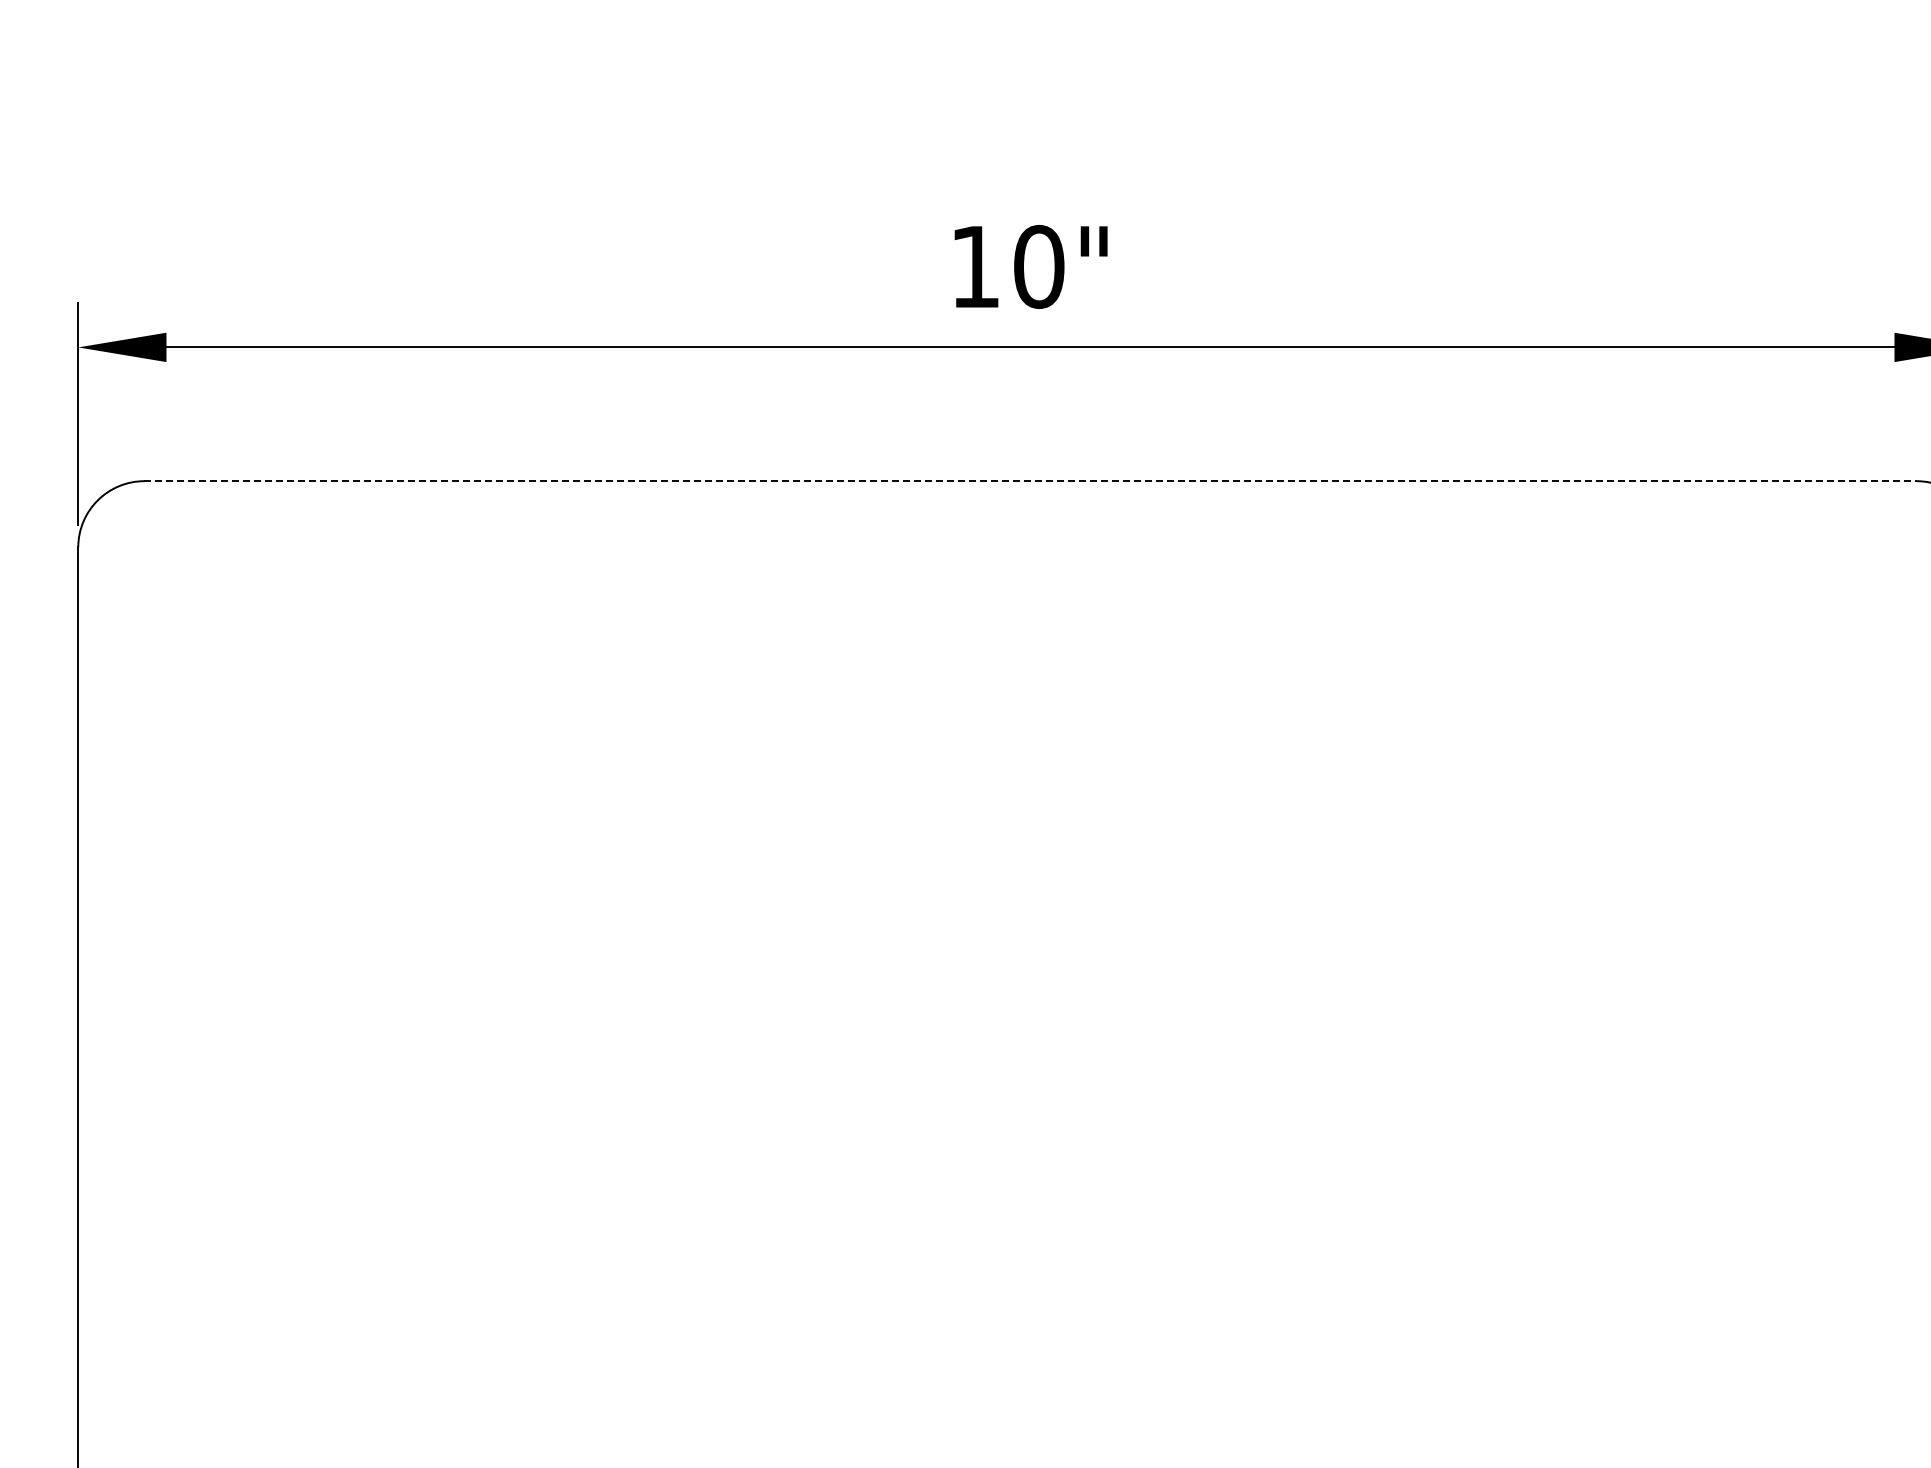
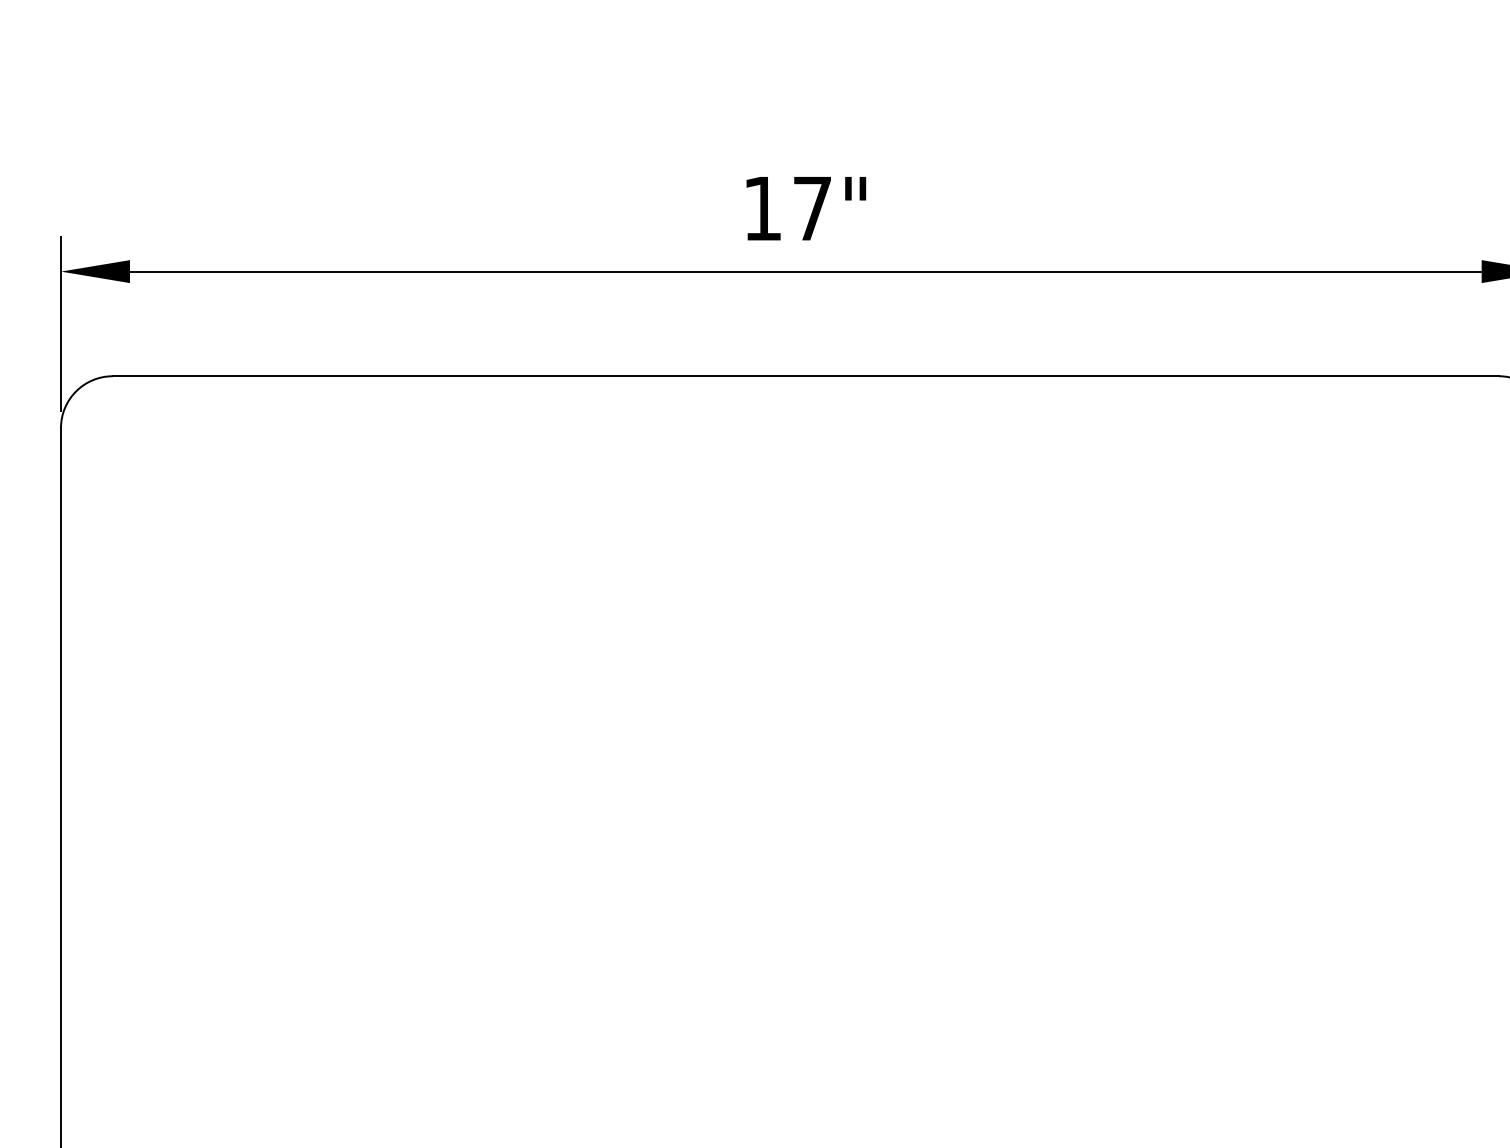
text: (1039, 266) -> (812, 208), 10" -> 17"
line: (1030, 481) -> (805, 376), dashed -> solid

